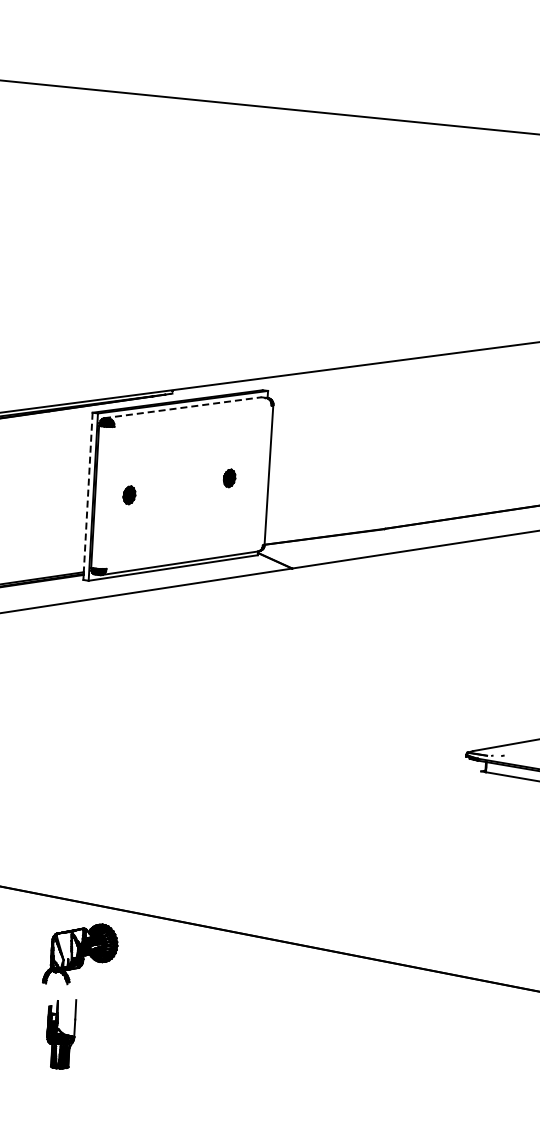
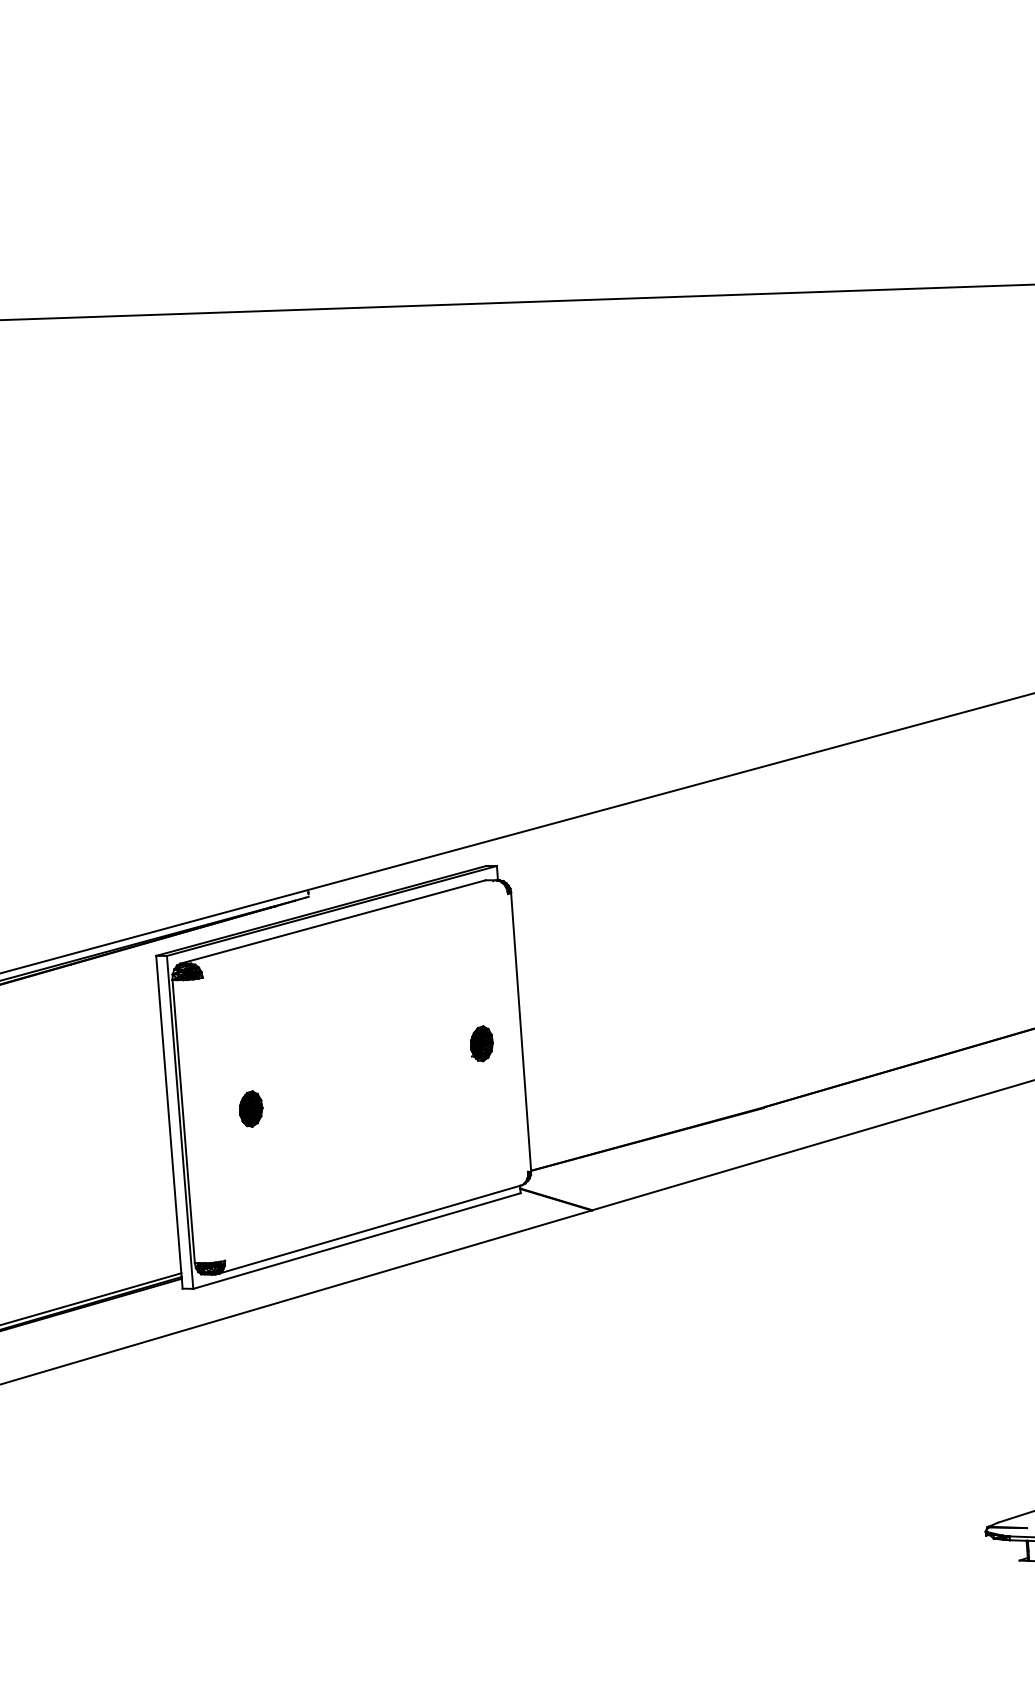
line: (183, 407) -> (334, 921), dashed -> solid
part: (229, 478) -> (481, 1044), moved
line: (88, 492) -> (169, 1114), dashed -> solid

